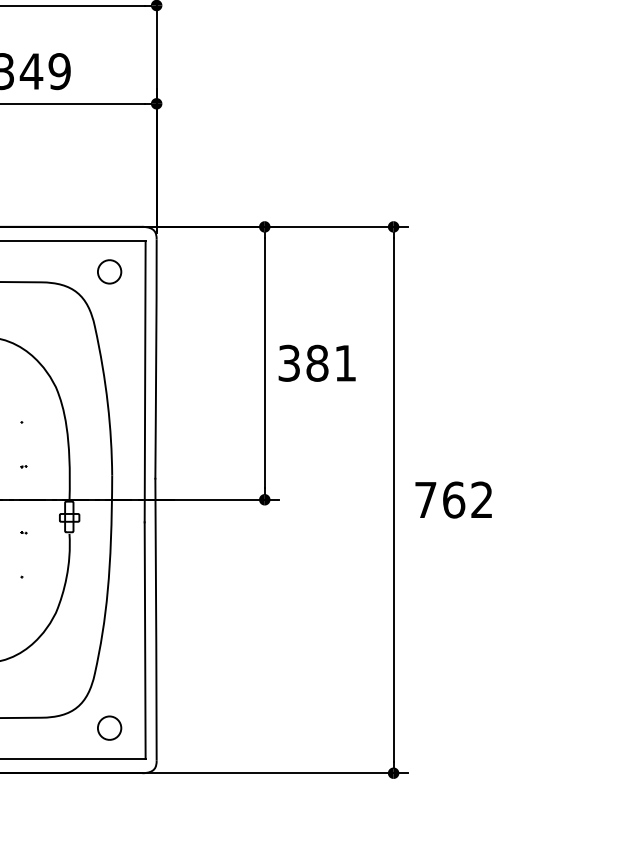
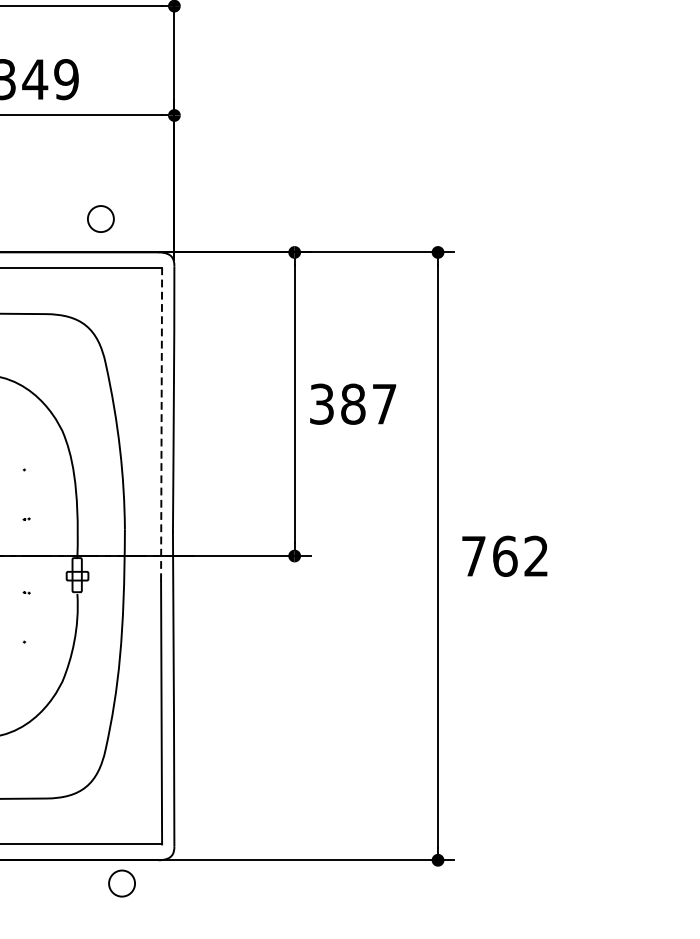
part: (109, 271) -> (100, 218), moved
text: (345, 363) -> (384, 404), 381 -> 387
line: (145, 381) -> (161, 424), solid -> dashed
part: (109, 727) -> (121, 882), moved

